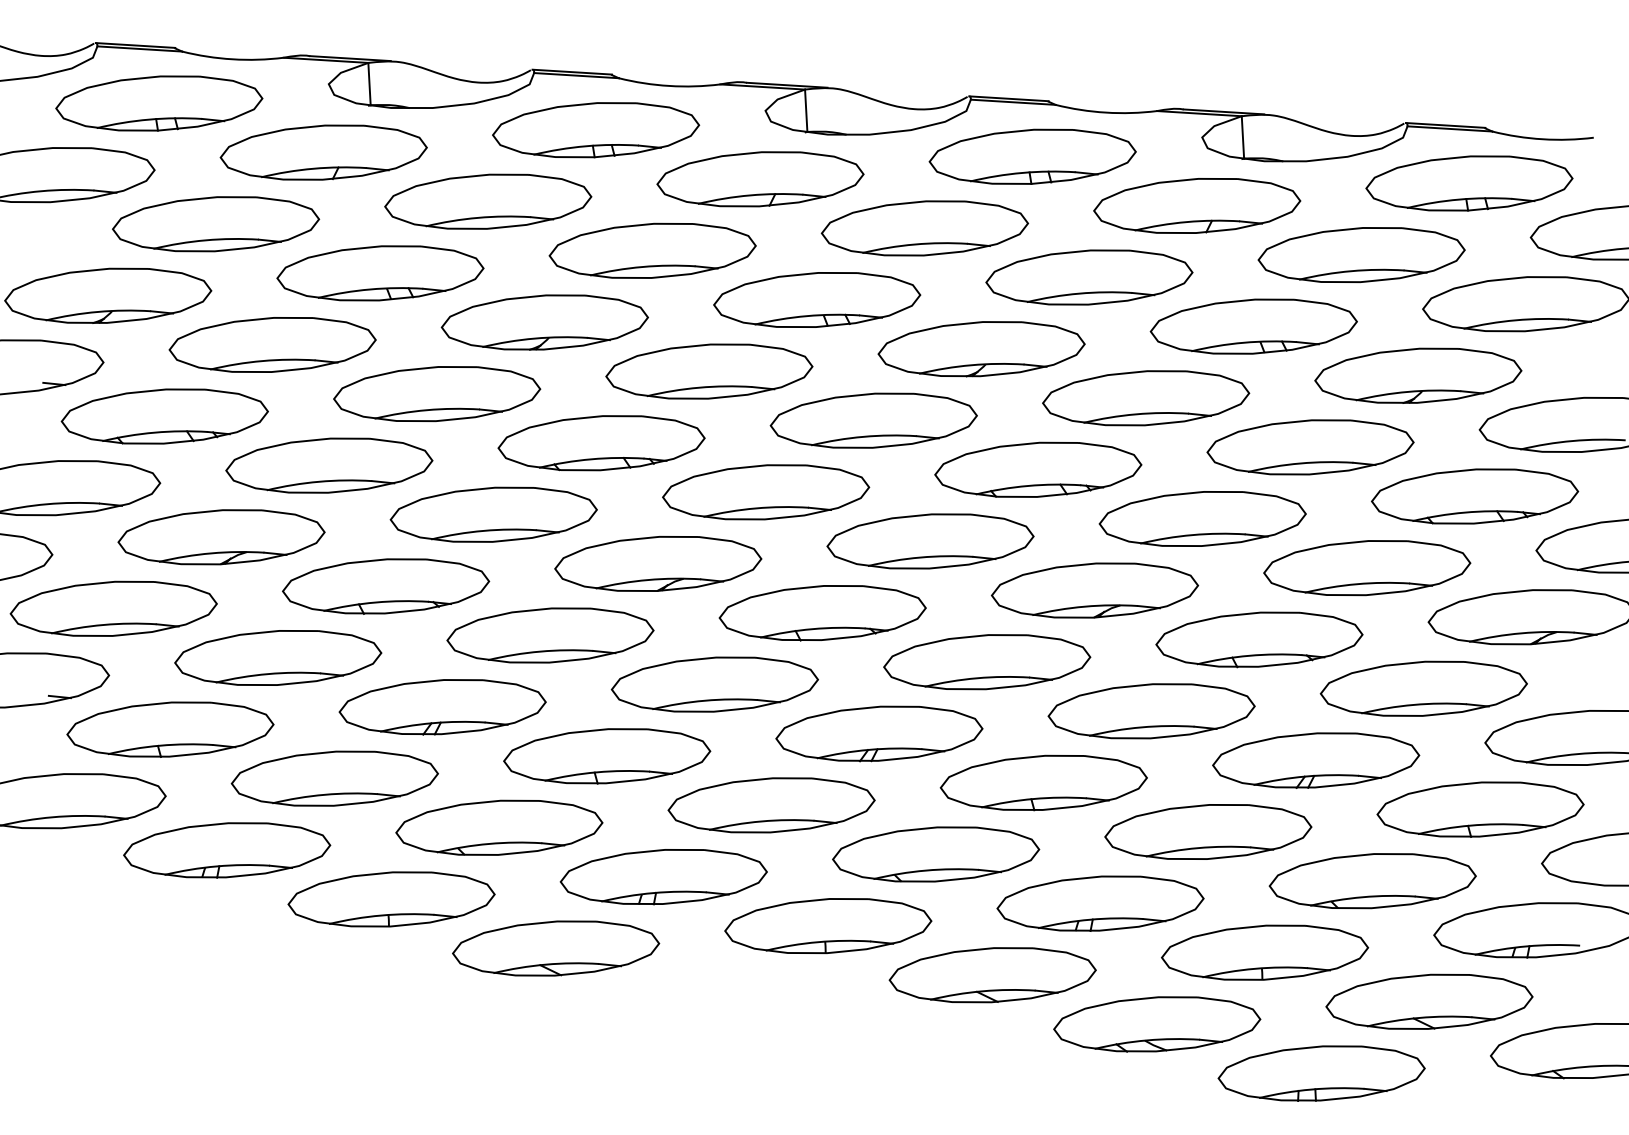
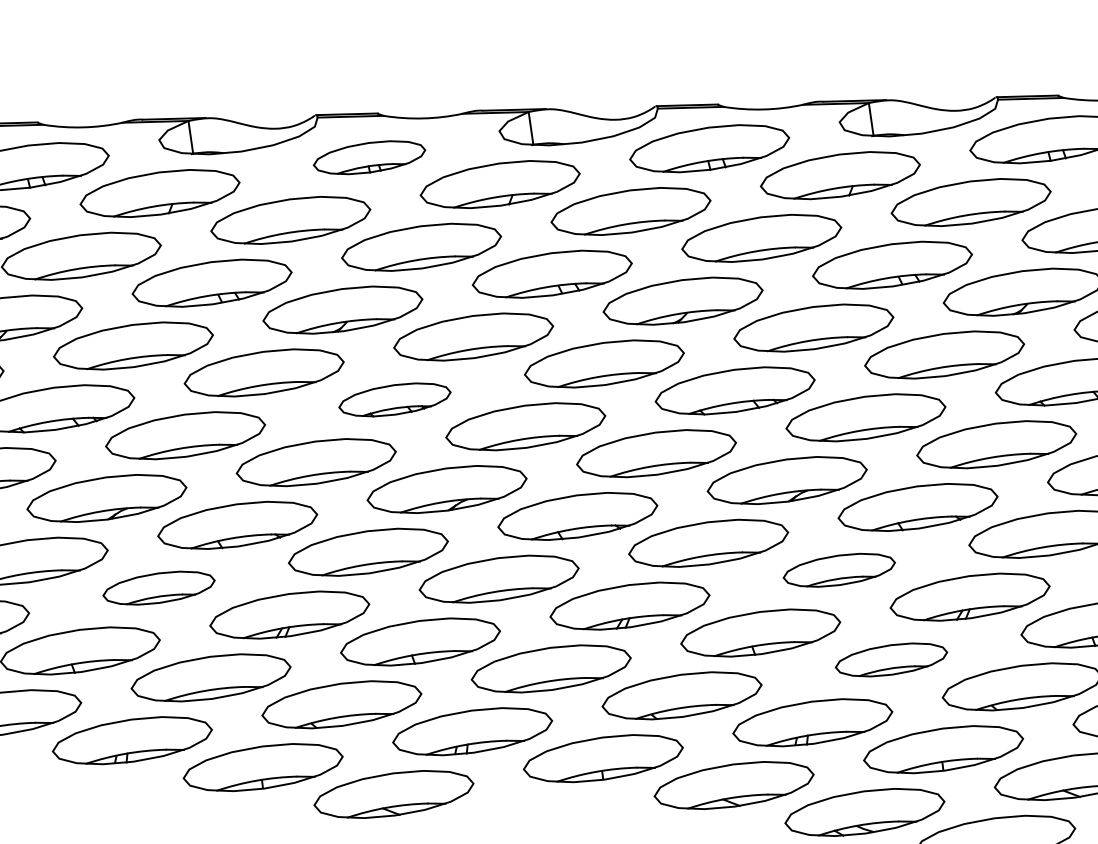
part: (596, 130) -> (369, 157), size x0.7
part: (601, 443) -> (394, 400), size x0.7
part: (278, 657) -> (159, 587), size x0.7
part: (1151, 711) -> (839, 570), size x0.7
part: (1208, 831) -> (891, 659), size x0.7

